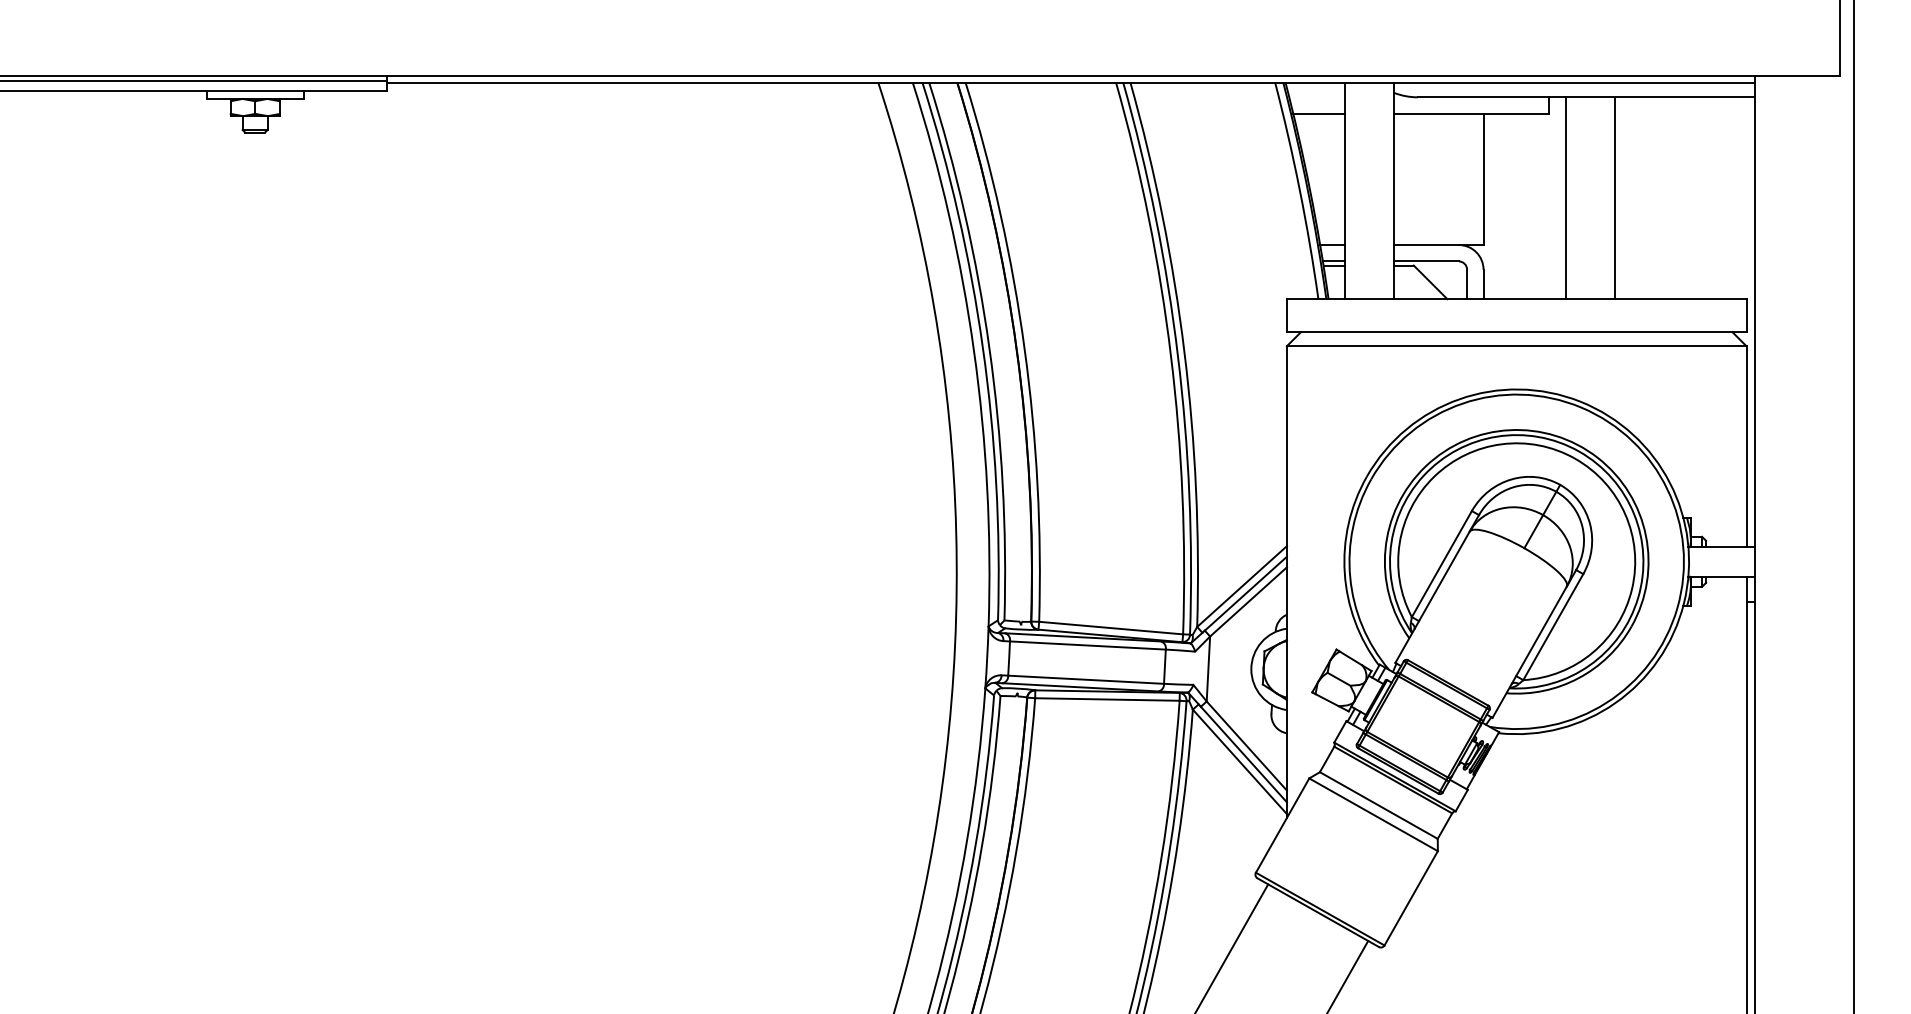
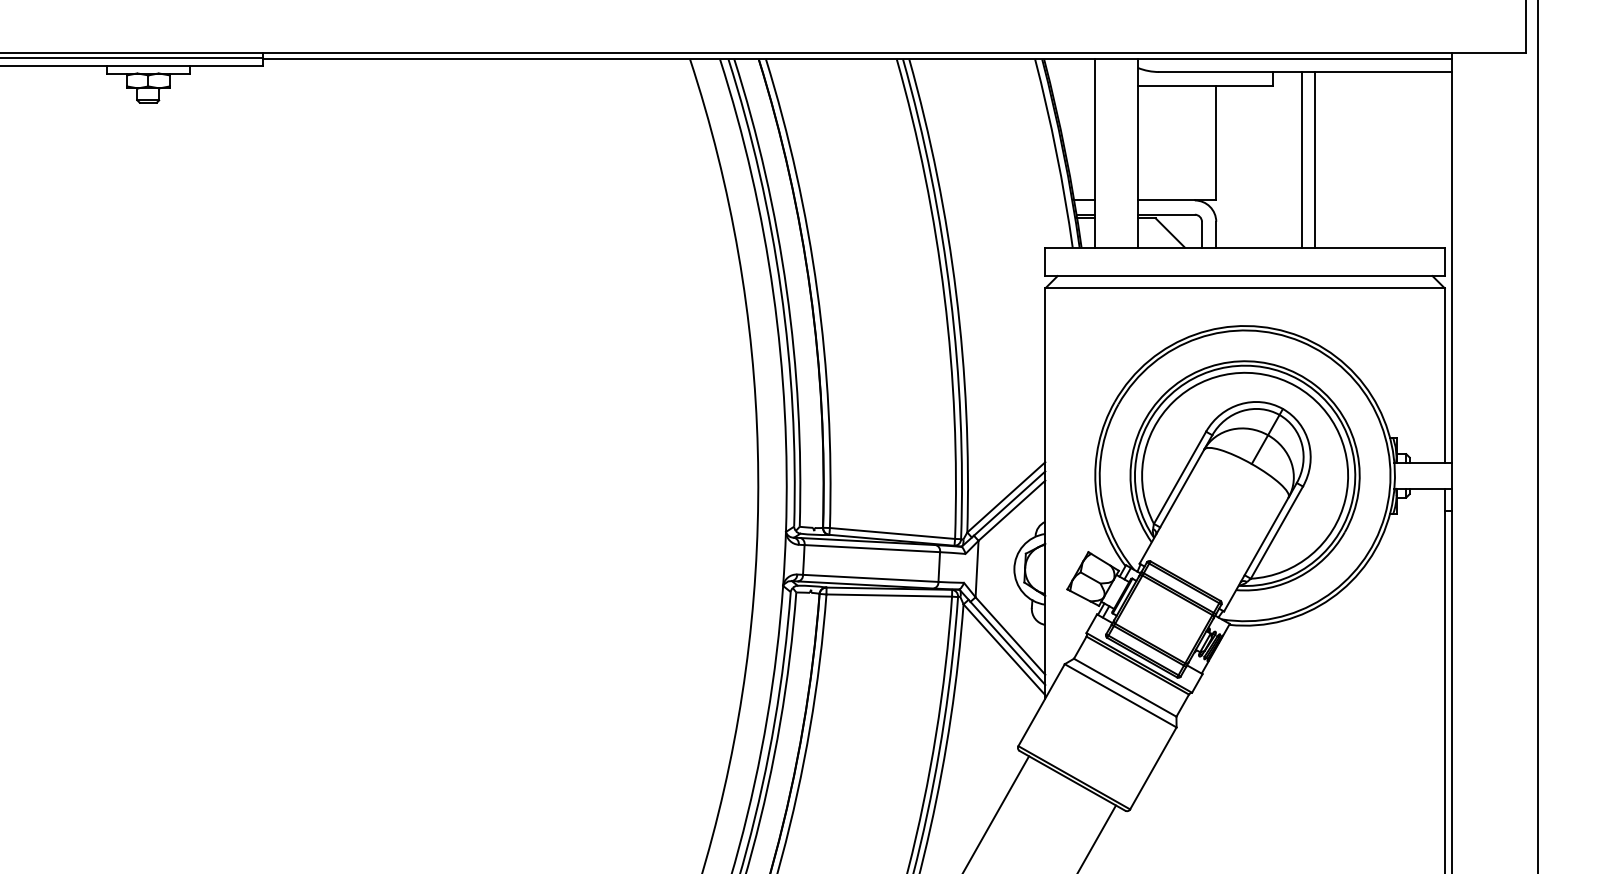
line: (1318, 113) -> (1072, 86), removed
line: (1565, 198) -> (1314, 159), moved
line: (1614, 198) -> (1301, 159), moved

